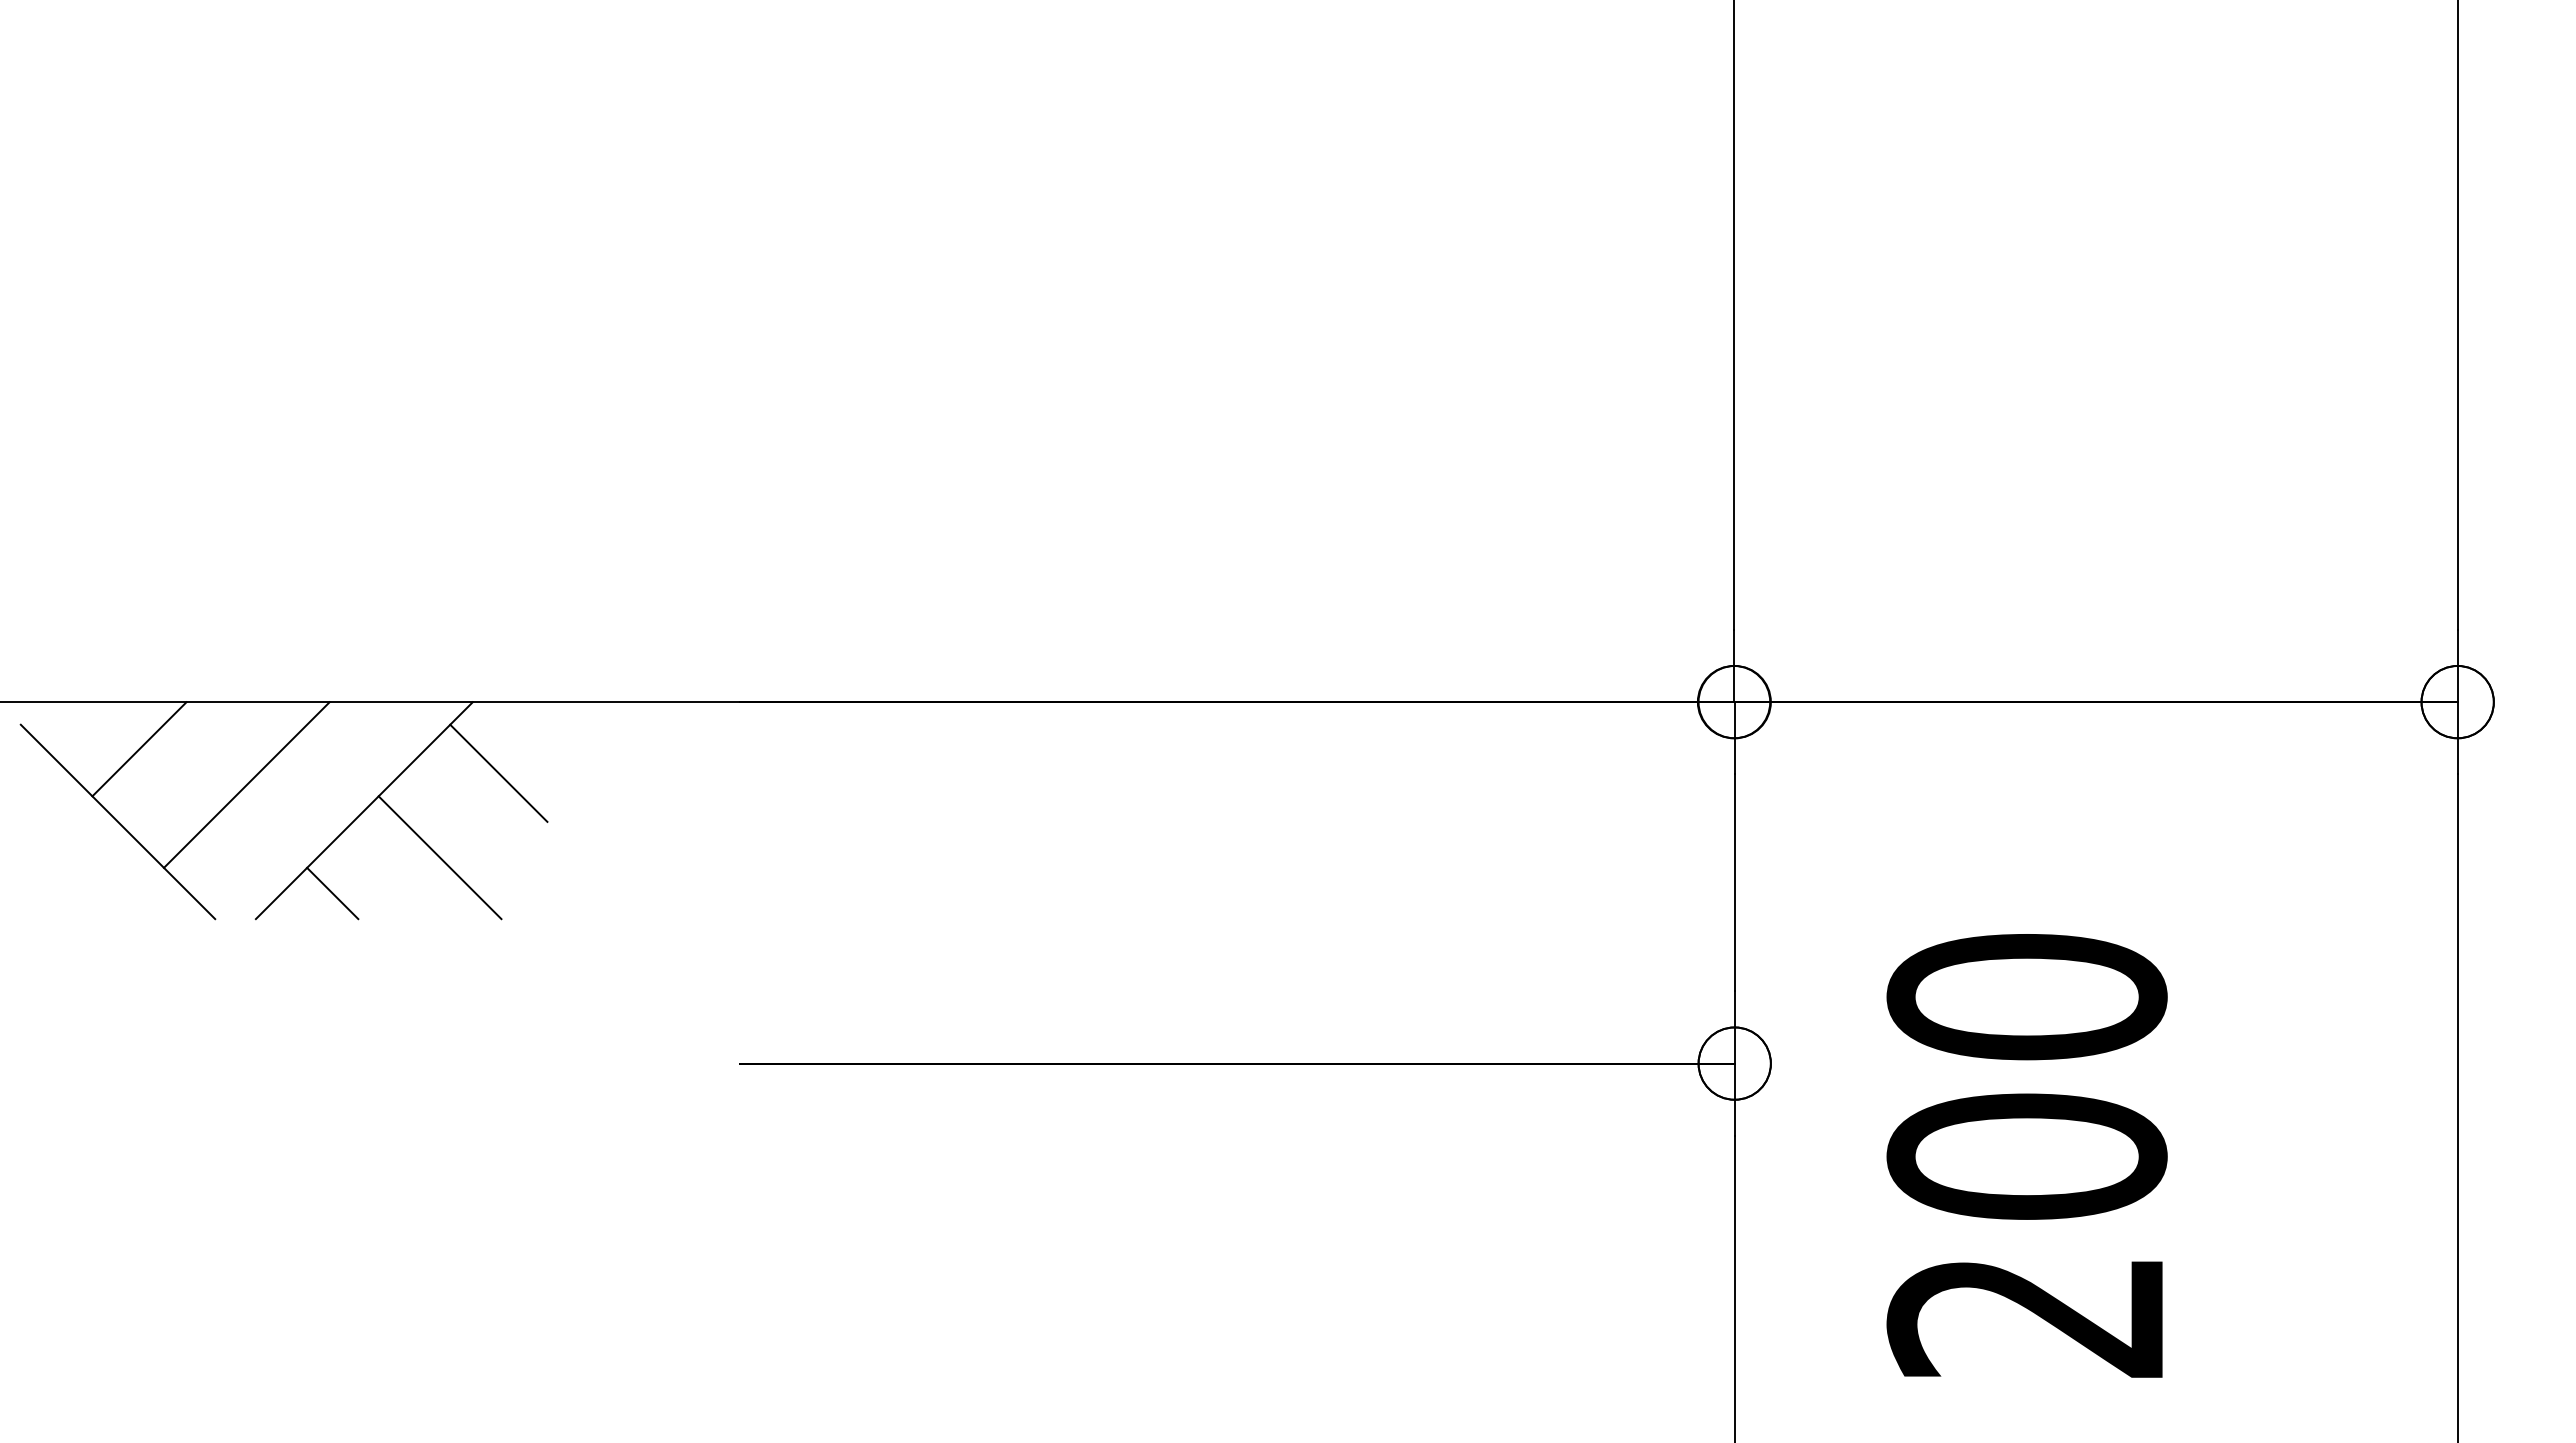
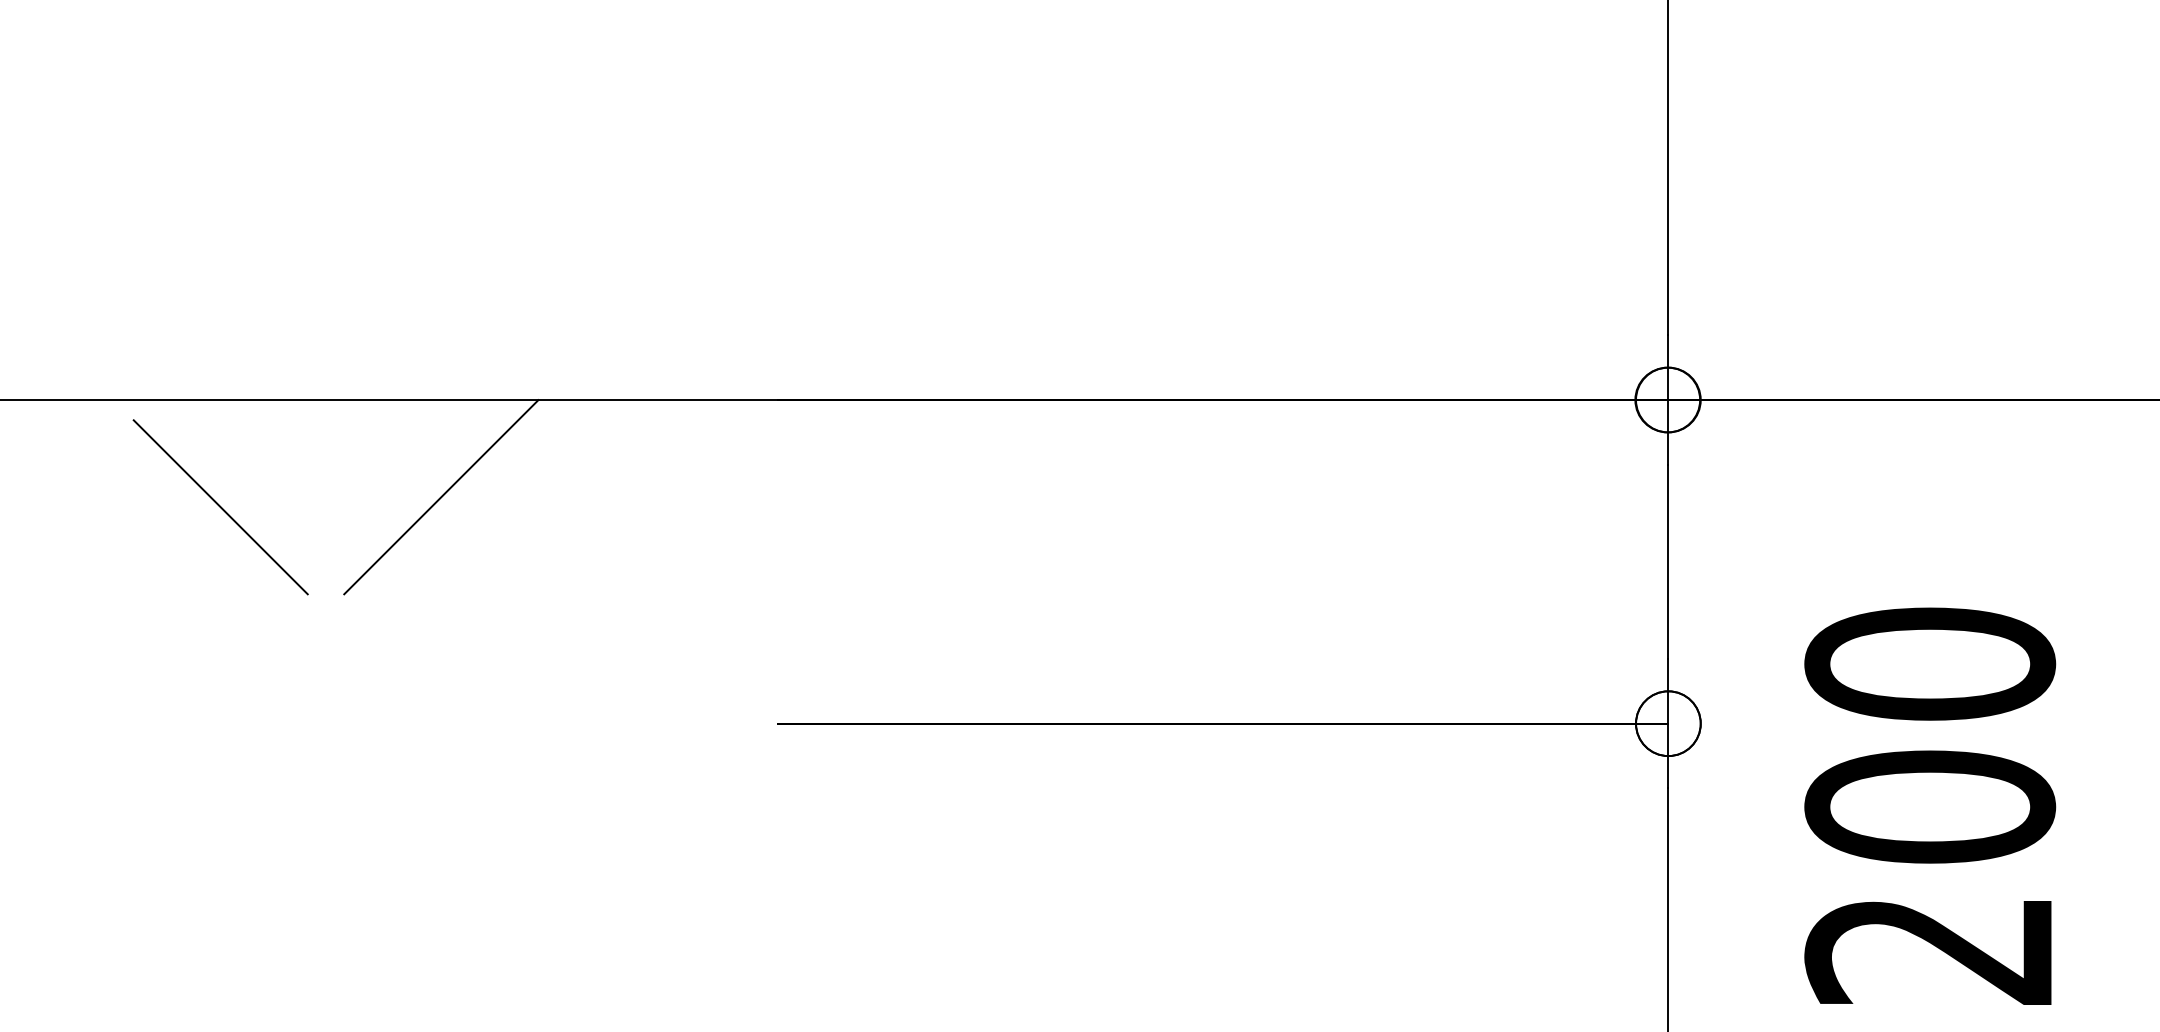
line: (139, 749) -> (240, 442), removed
line: (498, 772) -> (561, 463), removed
line: (246, 784) -> (335, 473), removed
line: (439, 857) -> (508, 539), removed
line: (332, 893) -> (412, 571), removed

